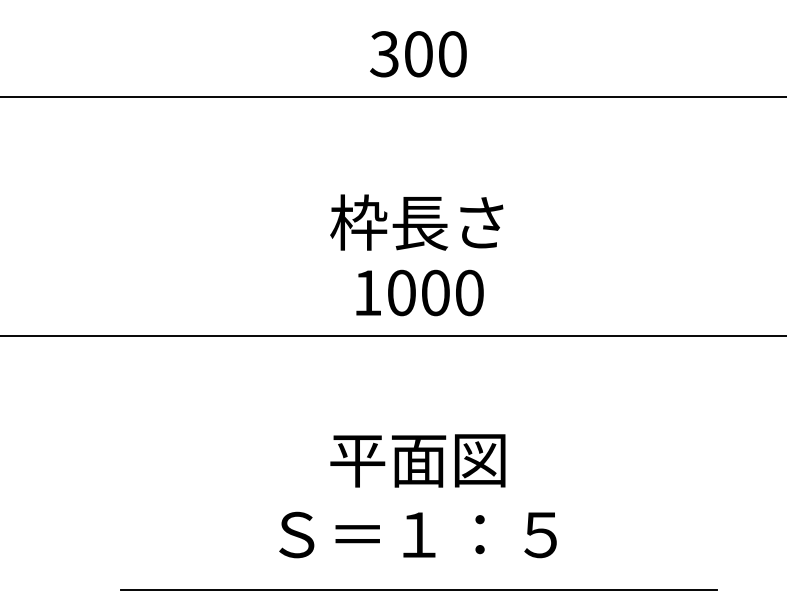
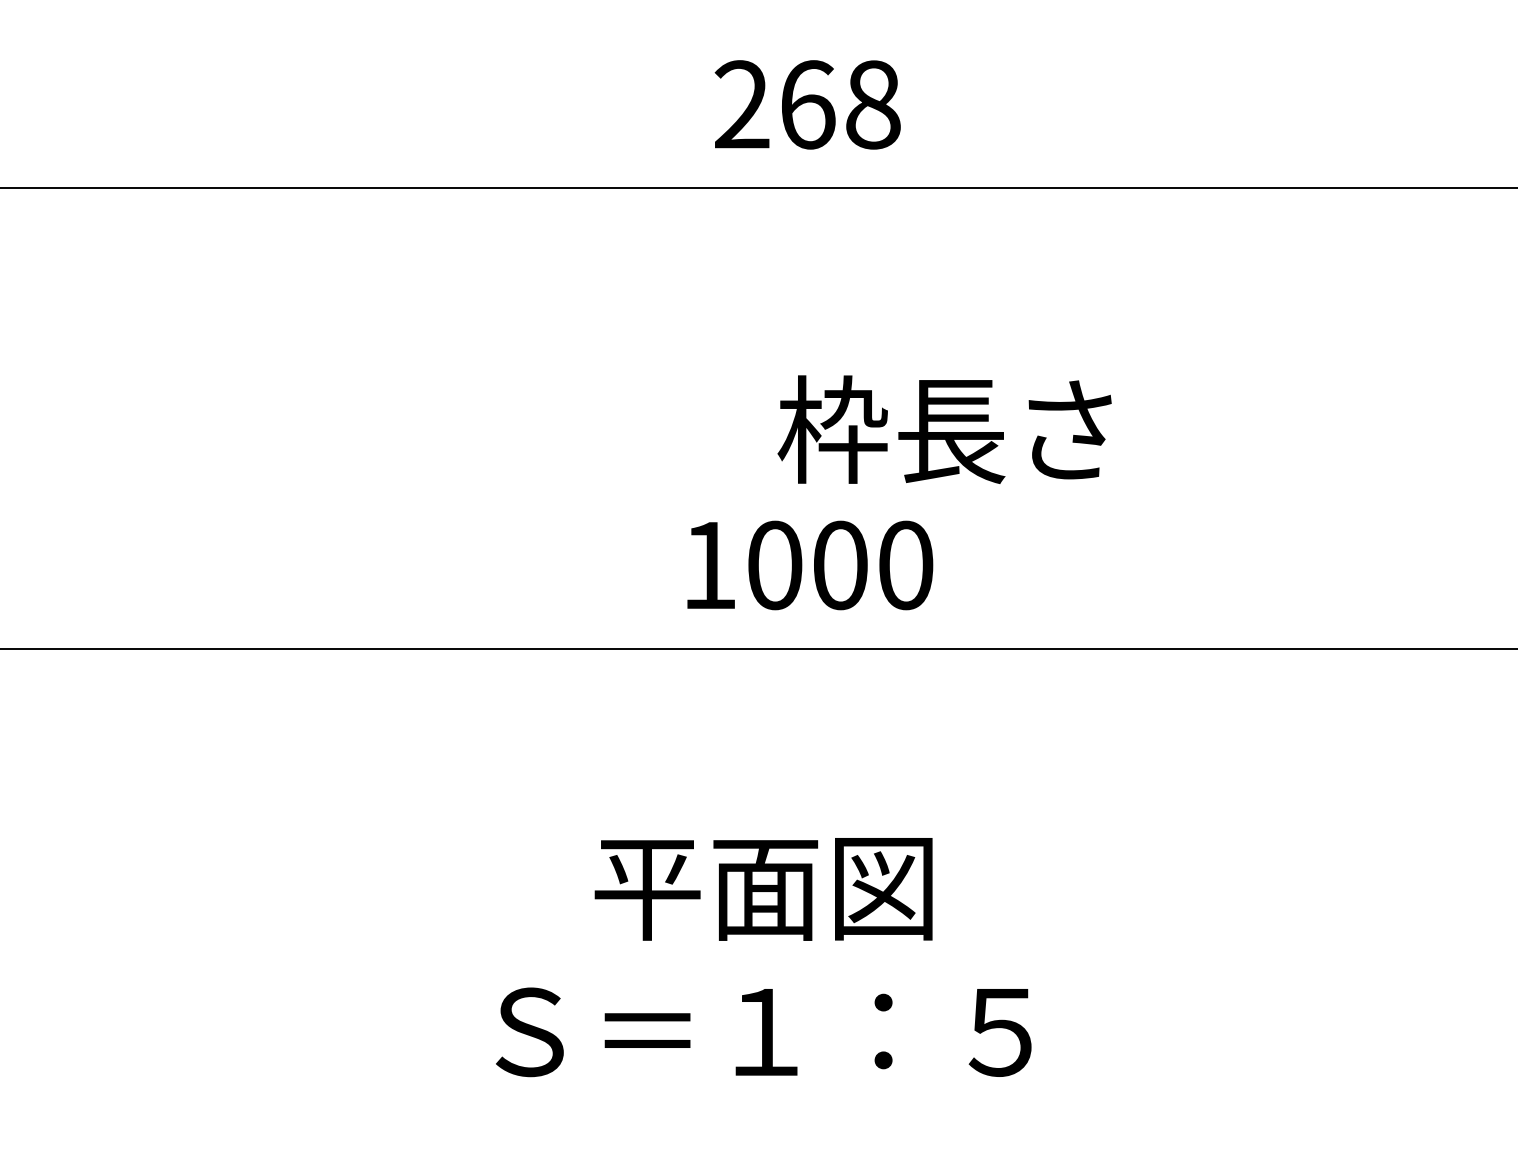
text: (418, 54) -> (807, 105), 300 -> 268
text: (416, 222) -> (944, 429), moved
text: (417, 496) -> (762, 957), moved
line: (418, 589) -> (807, 1137), removed

